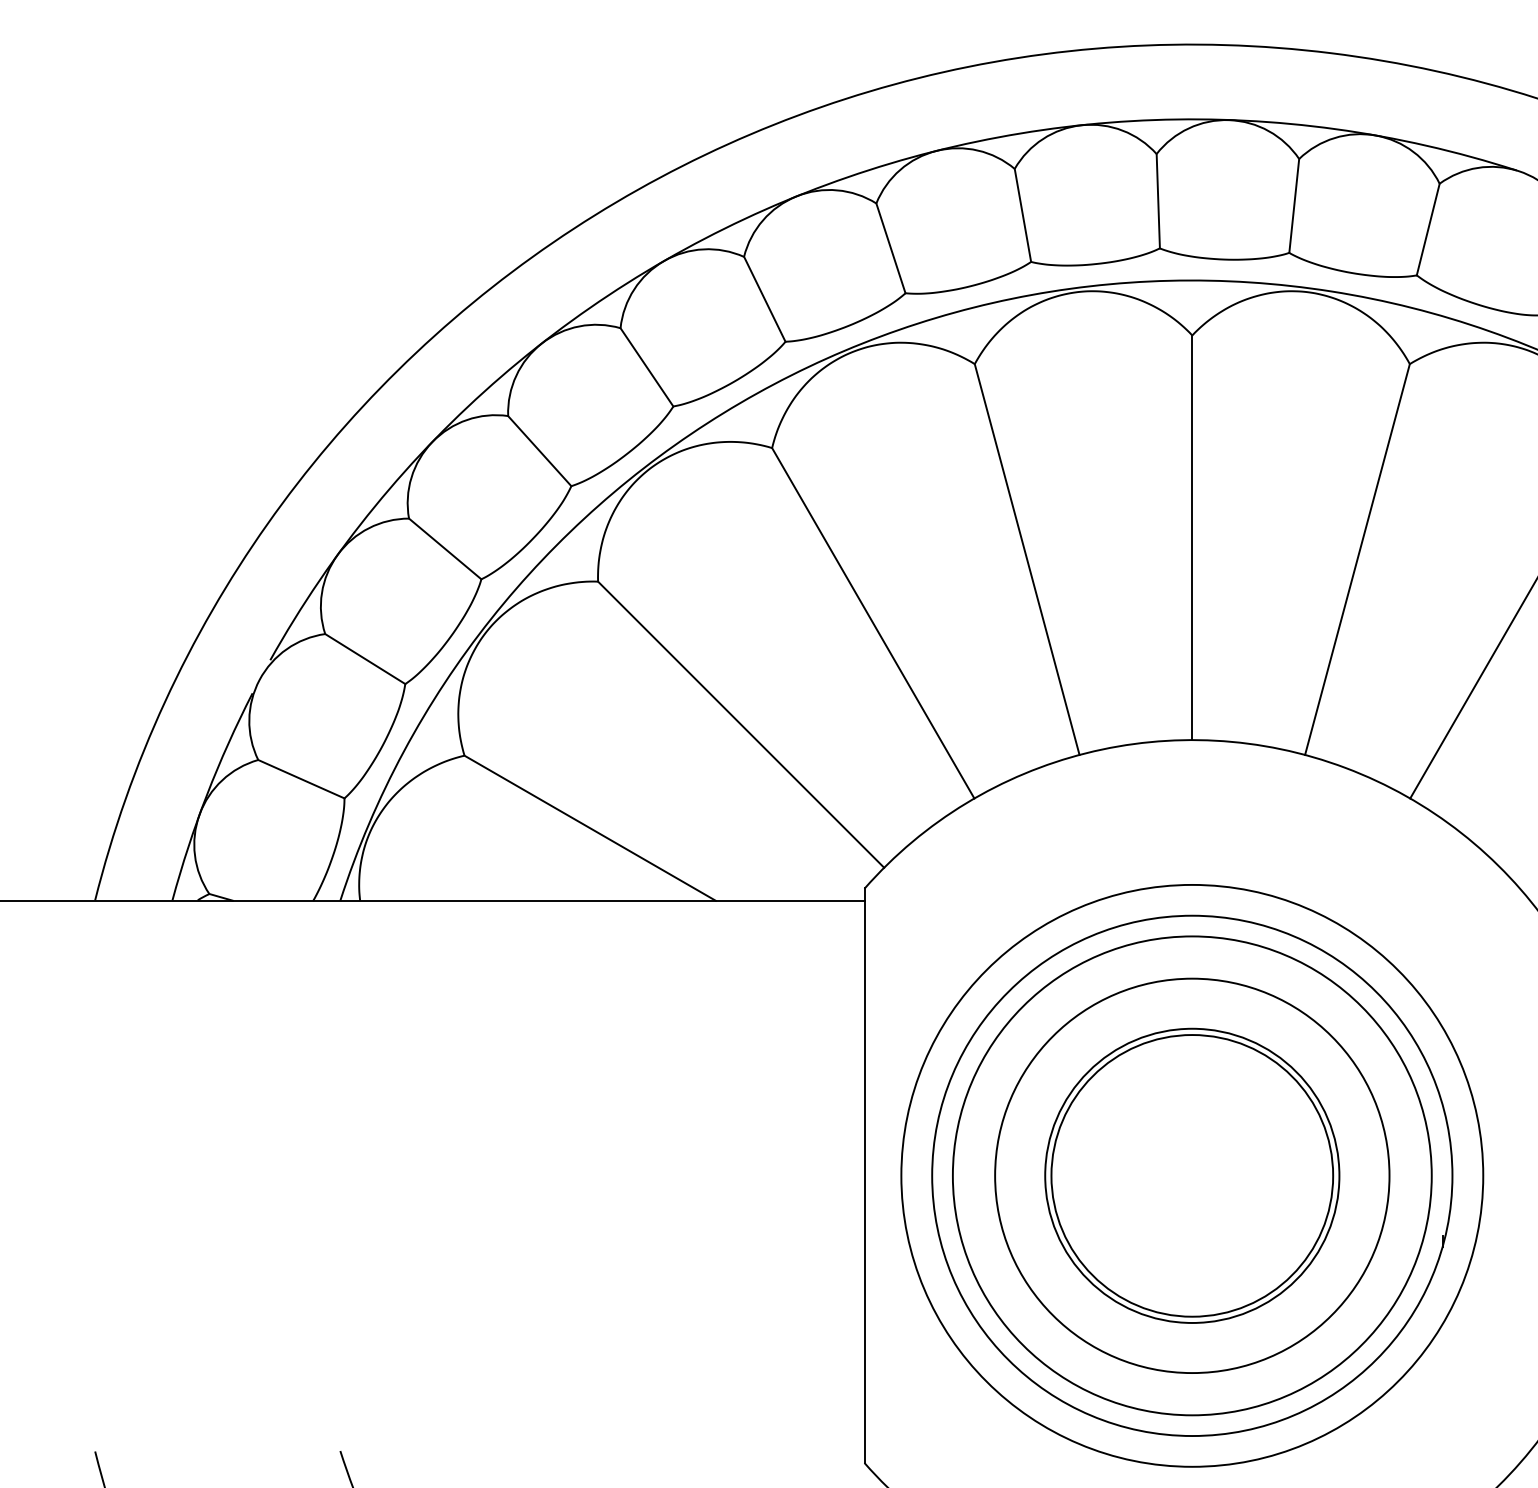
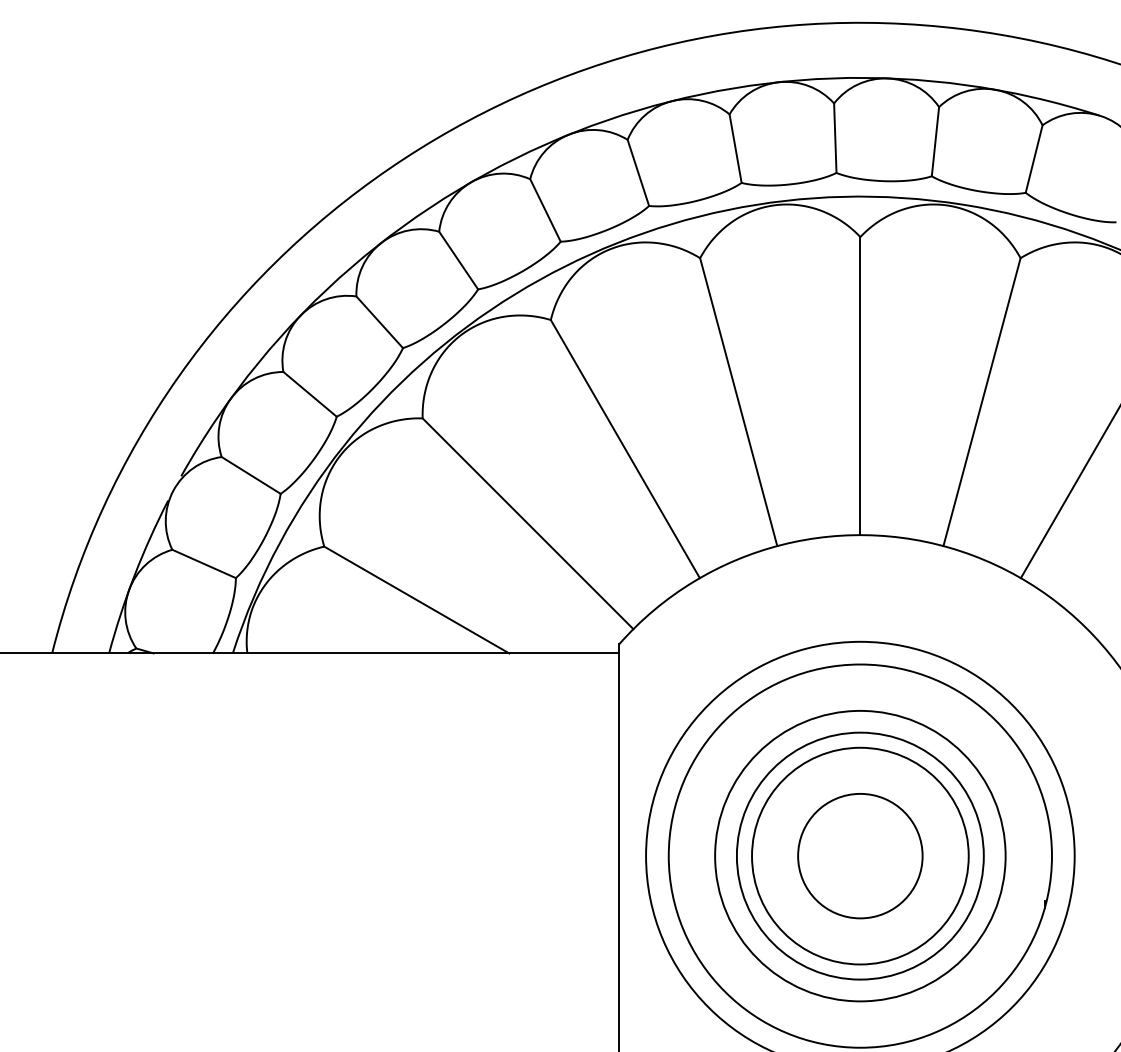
circle: (1191, 1175) -> (859, 855), size x0.7
circle: (1192, 1175) -> (860, 855), size x0.6

